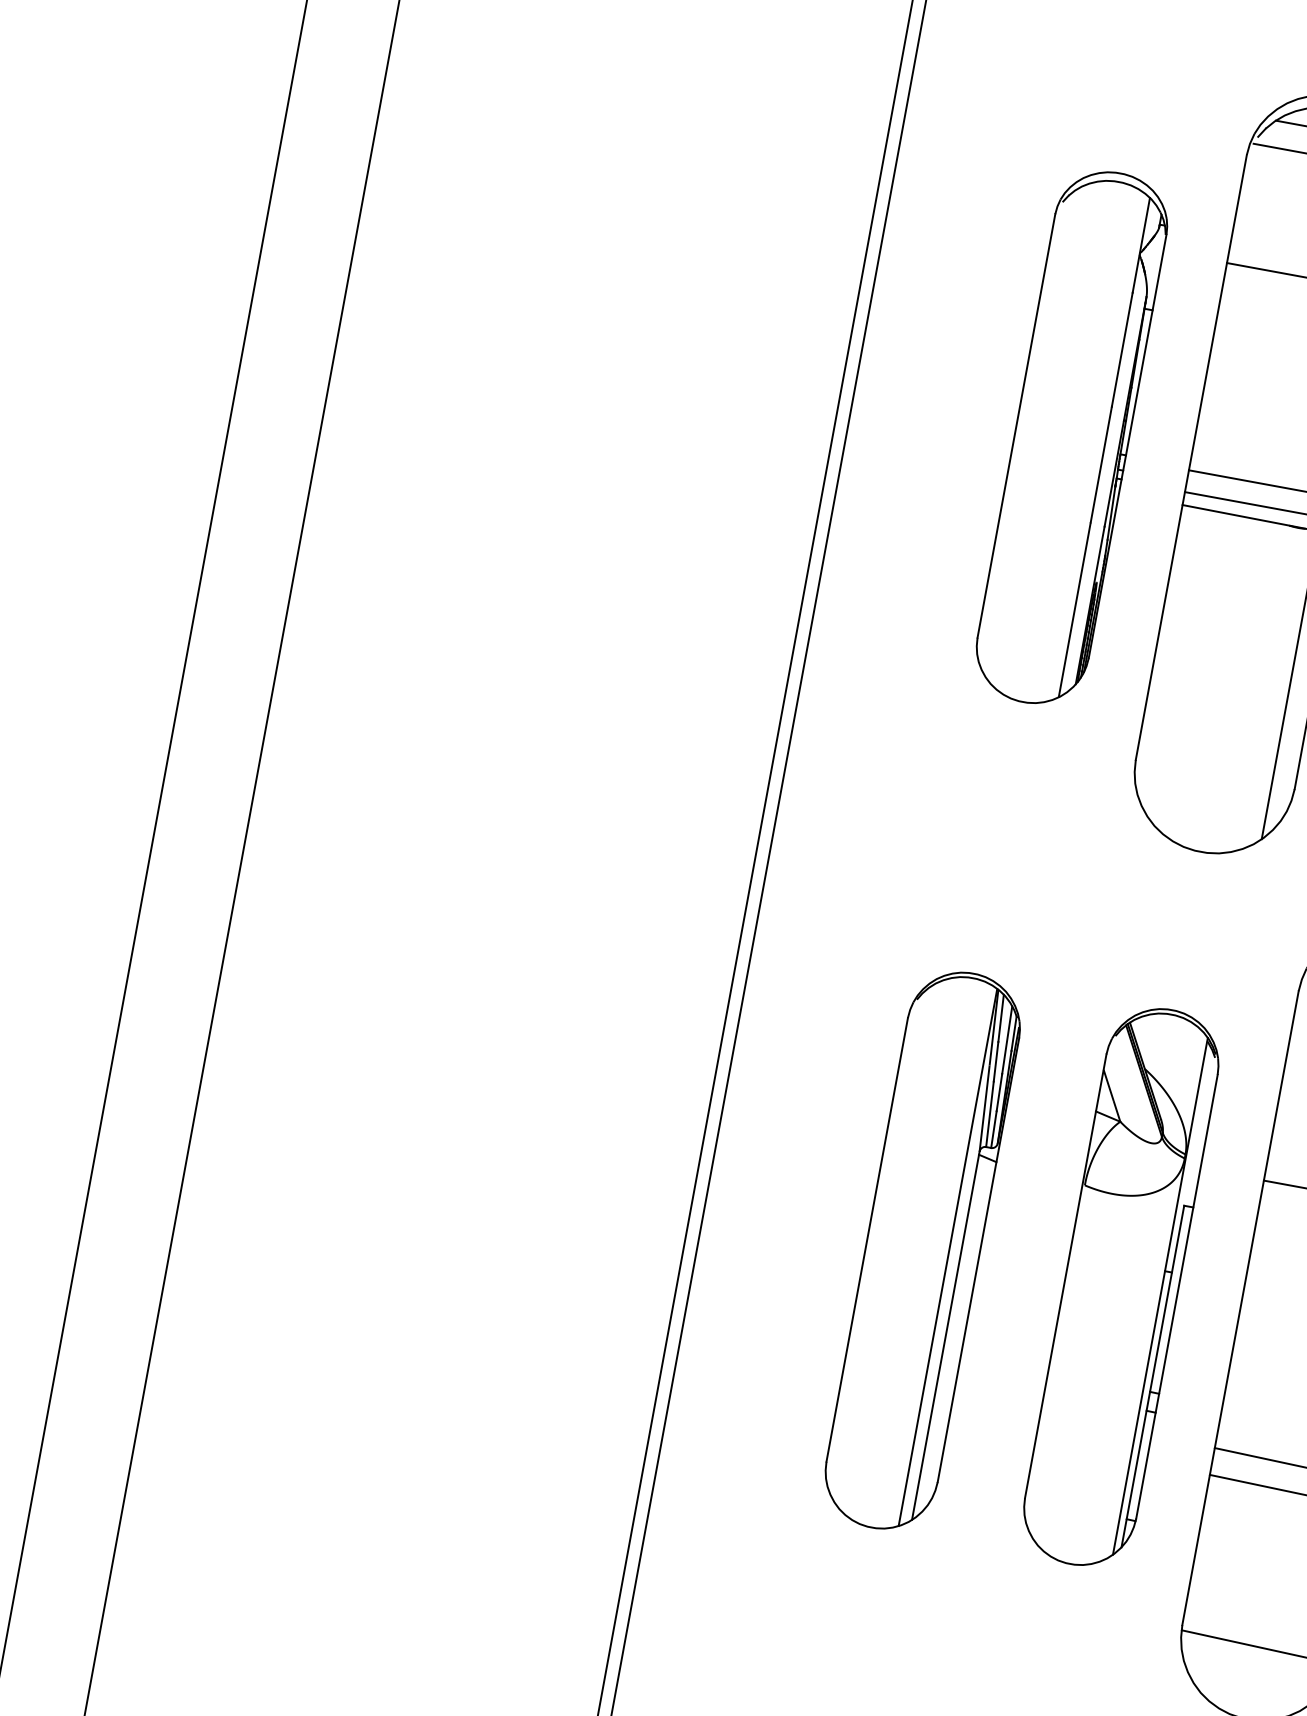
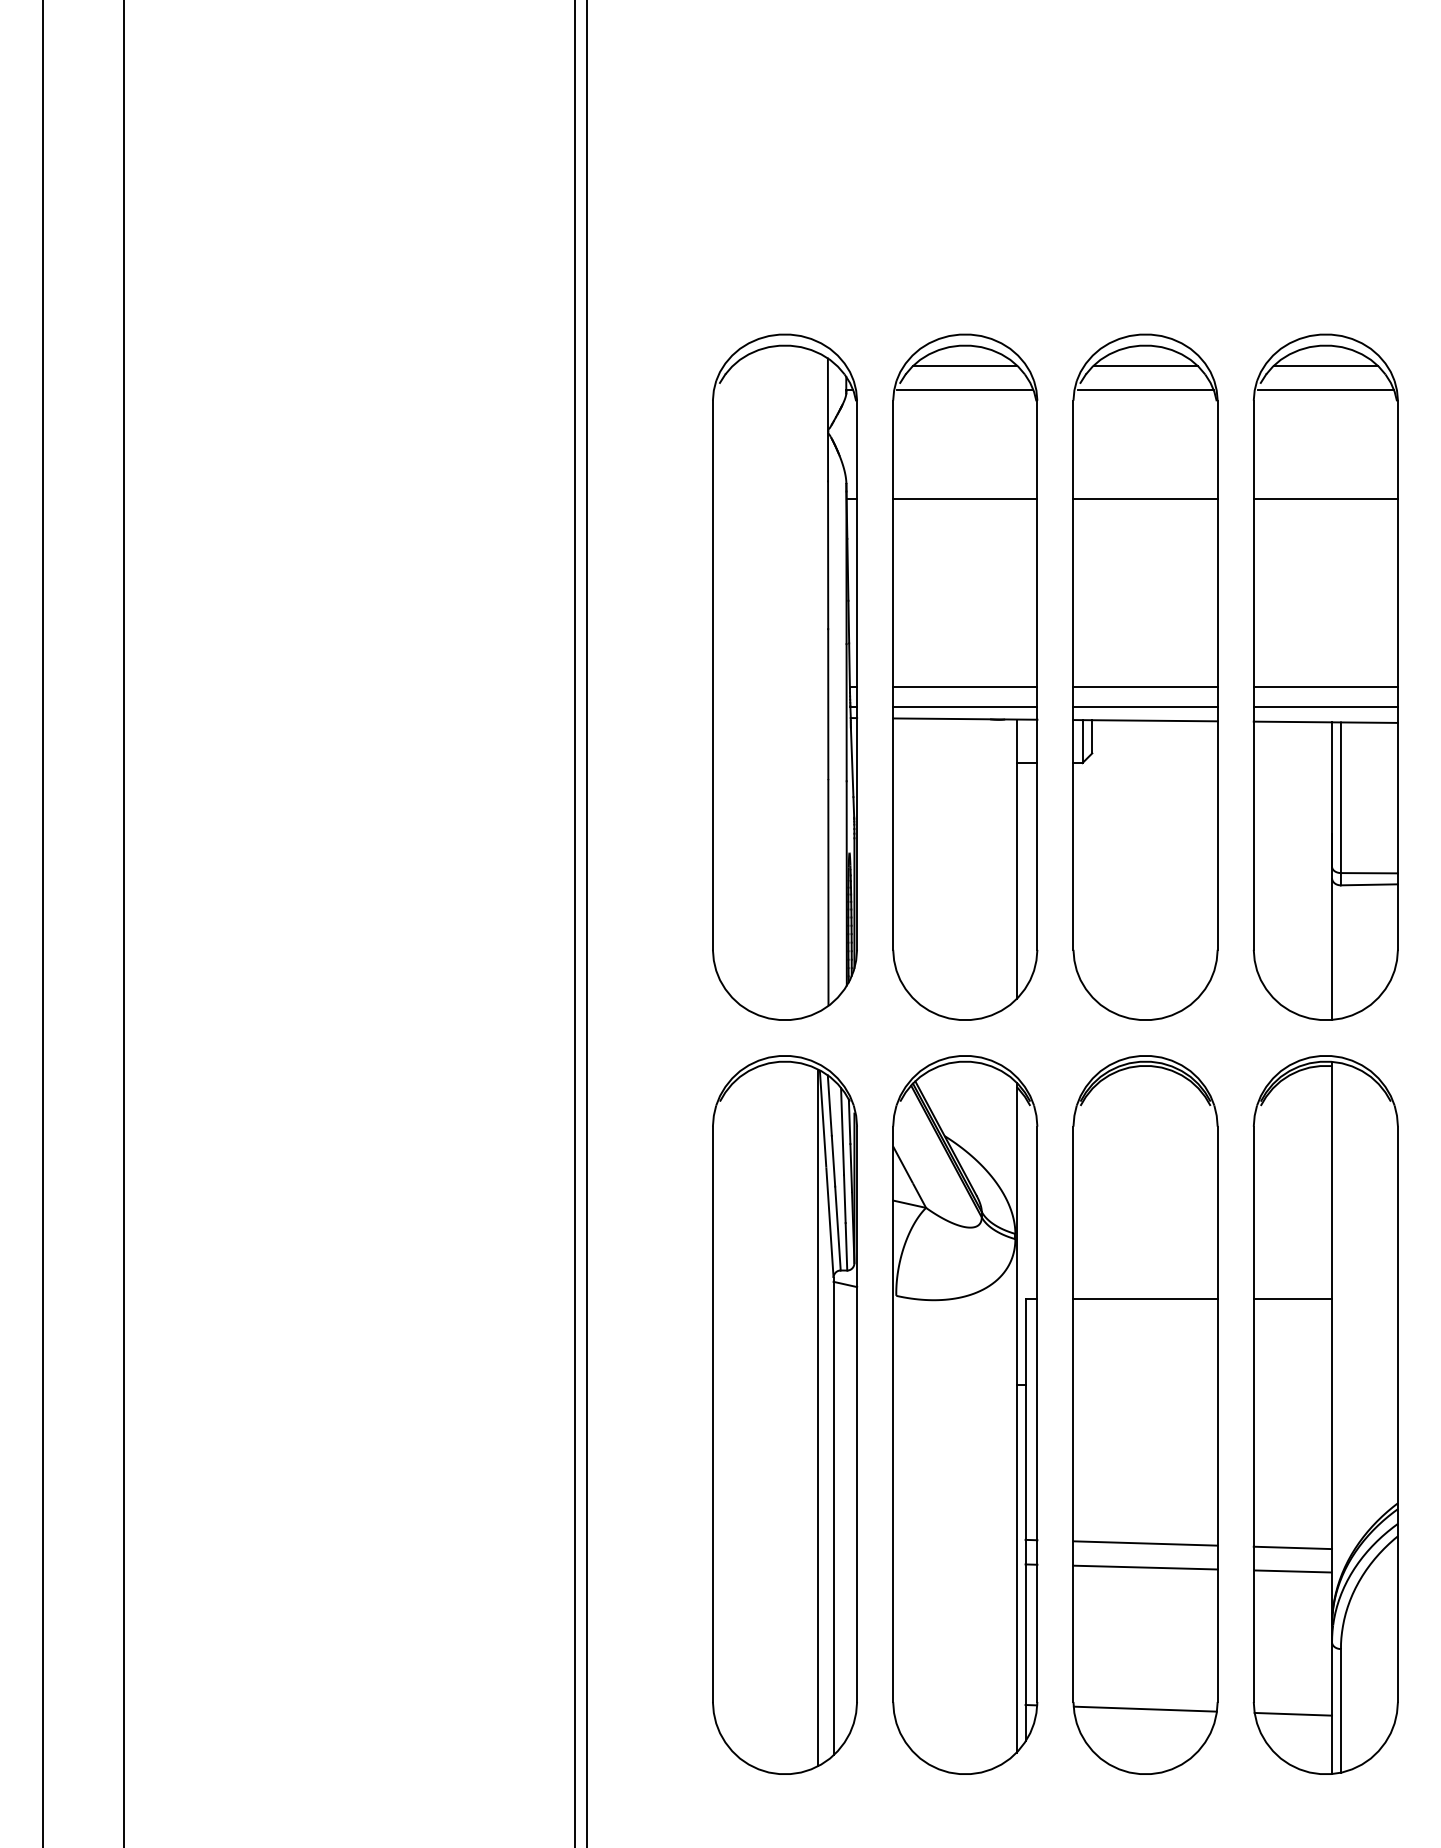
part: (1071, 436) -> (784, 676), size x1.43
part: (923, 1250) -> (785, 1414), size x1.43
part: (1121, 1286) -> (965, 1414), size x1.43

